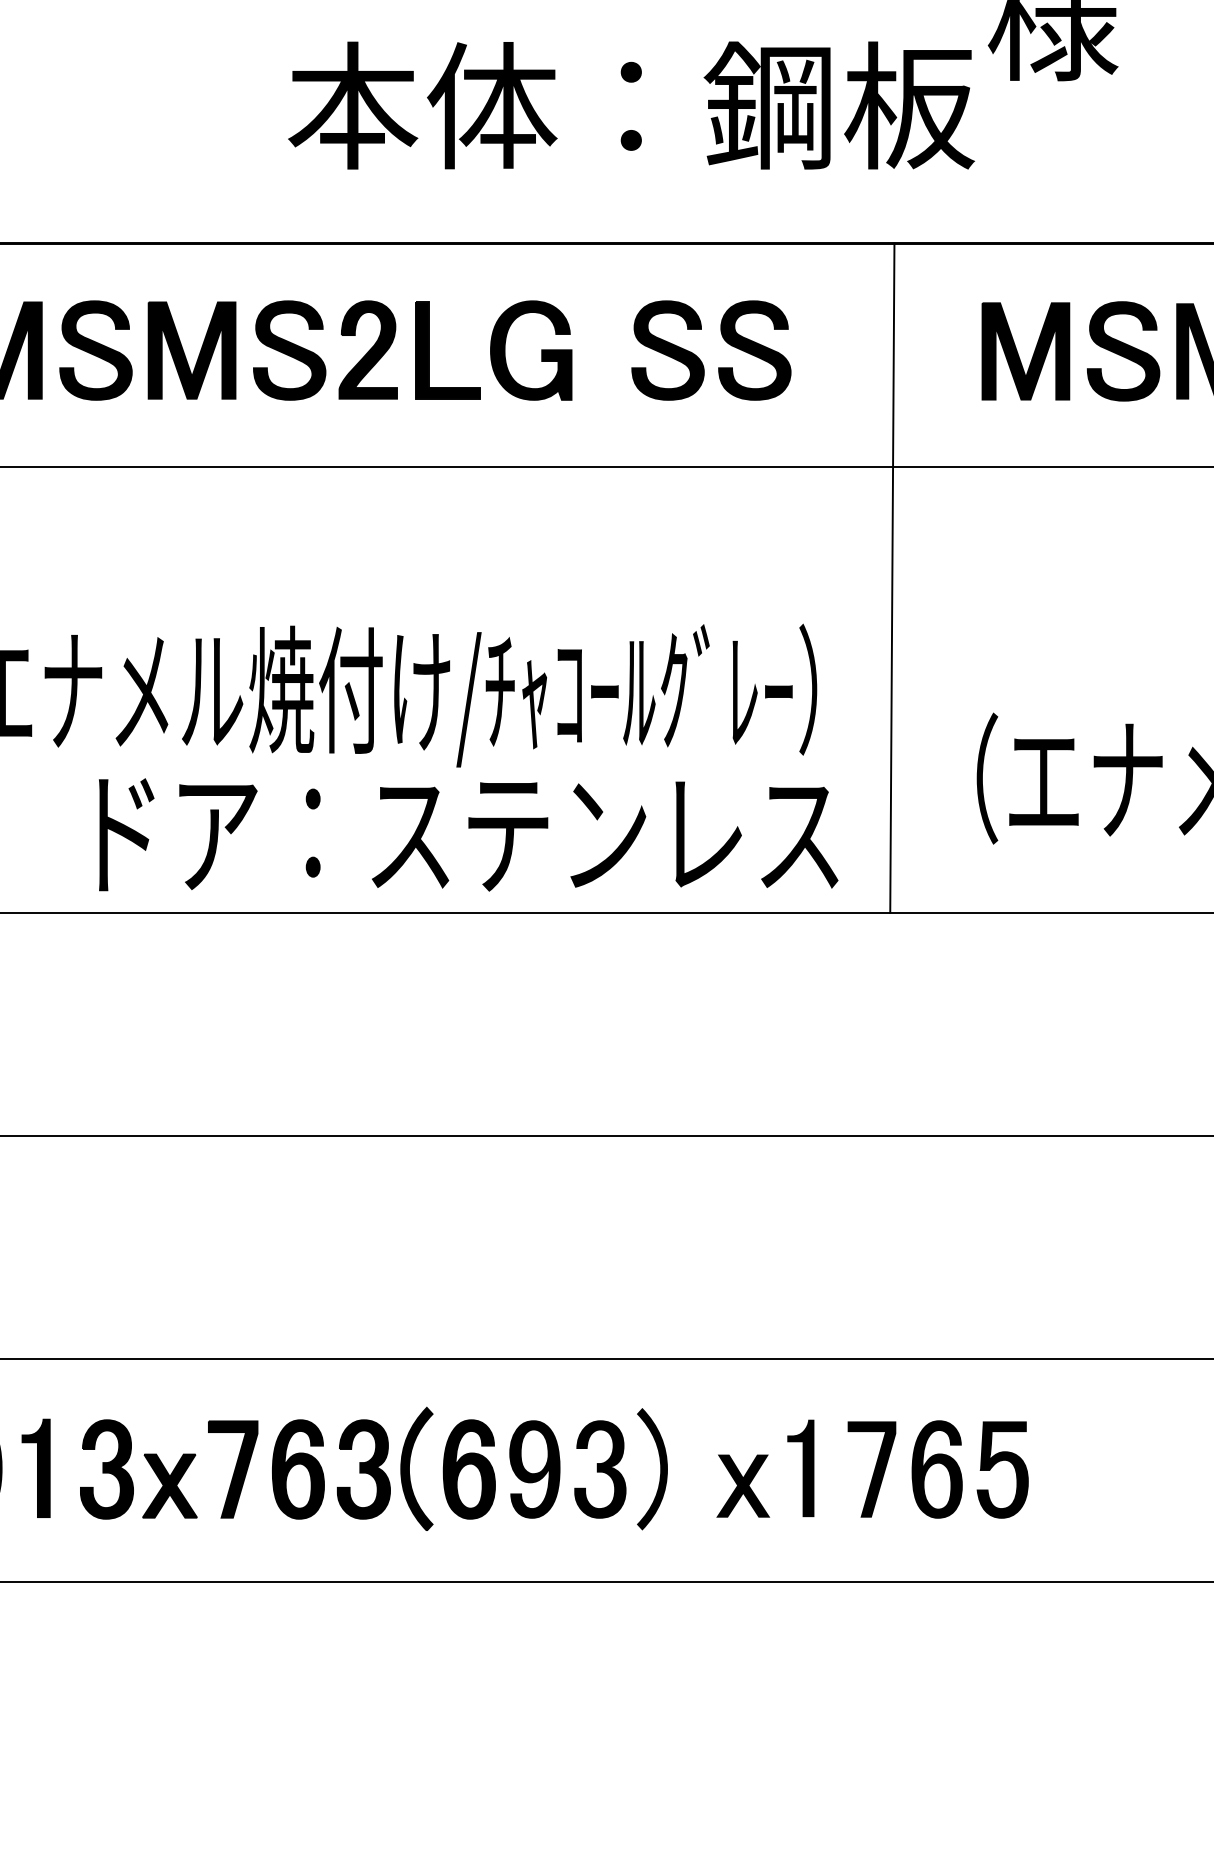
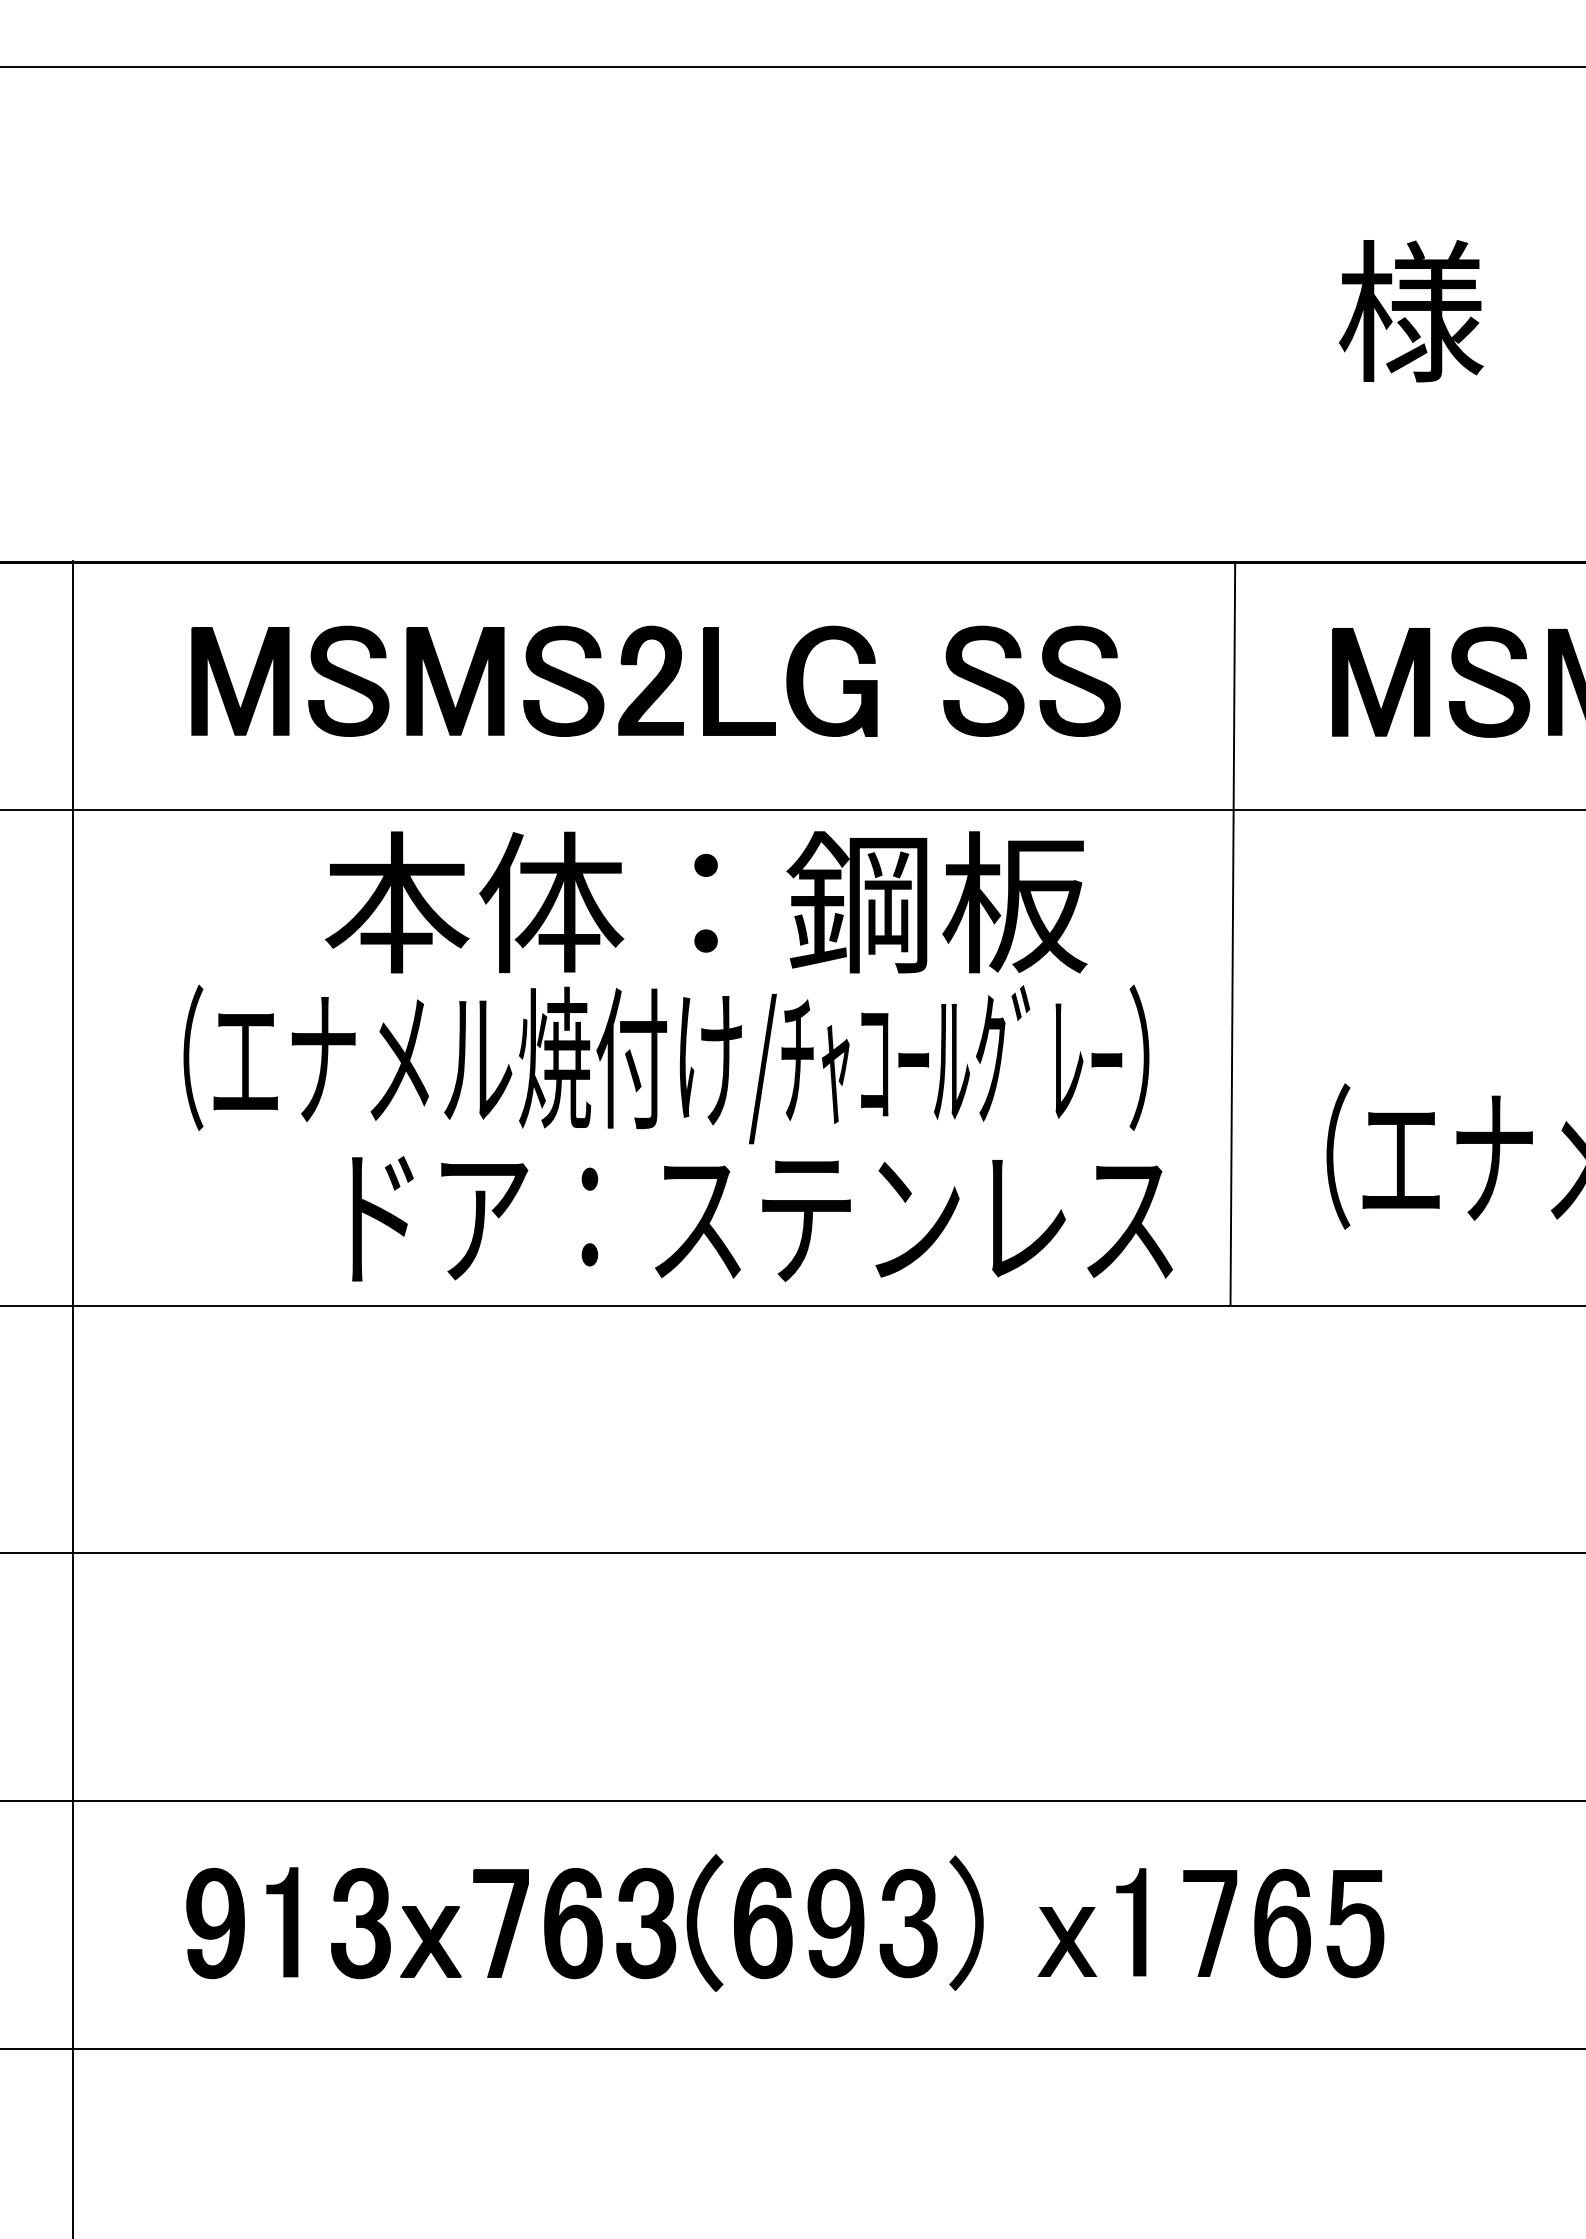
text: (631, 105) -> (706, 902), moved

